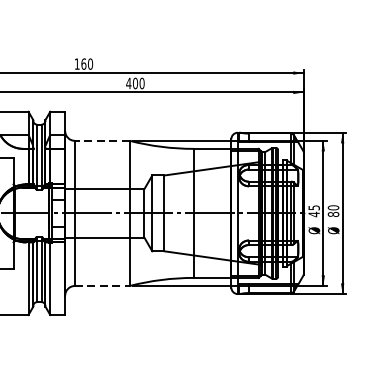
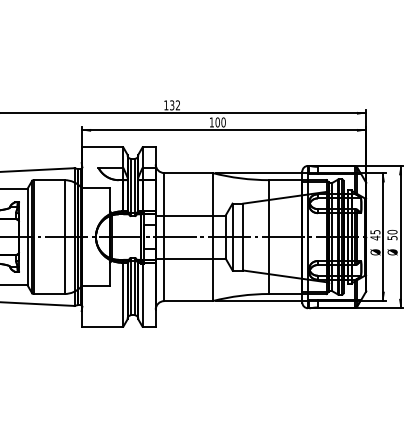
text: (87, 64) -> (175, 105), 160 -> 132
text: (128, 83) -> (211, 122), 400 -> 100
line: (101, 141) -> (187, 173), dashed -> solid
text: (333, 213) -> (392, 237), 80 -> 50
line: (102, 286) -> (188, 301), dashed -> solid

